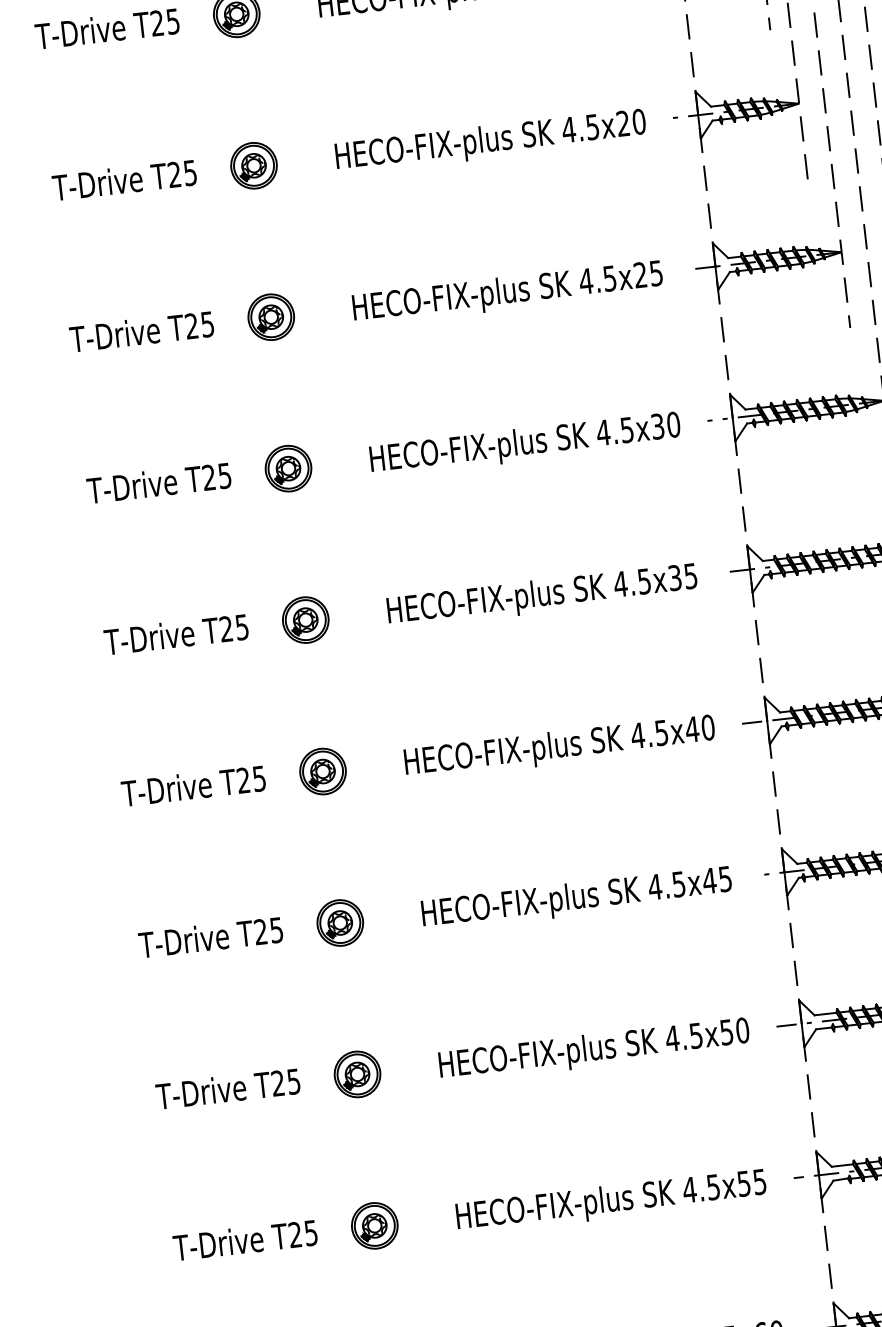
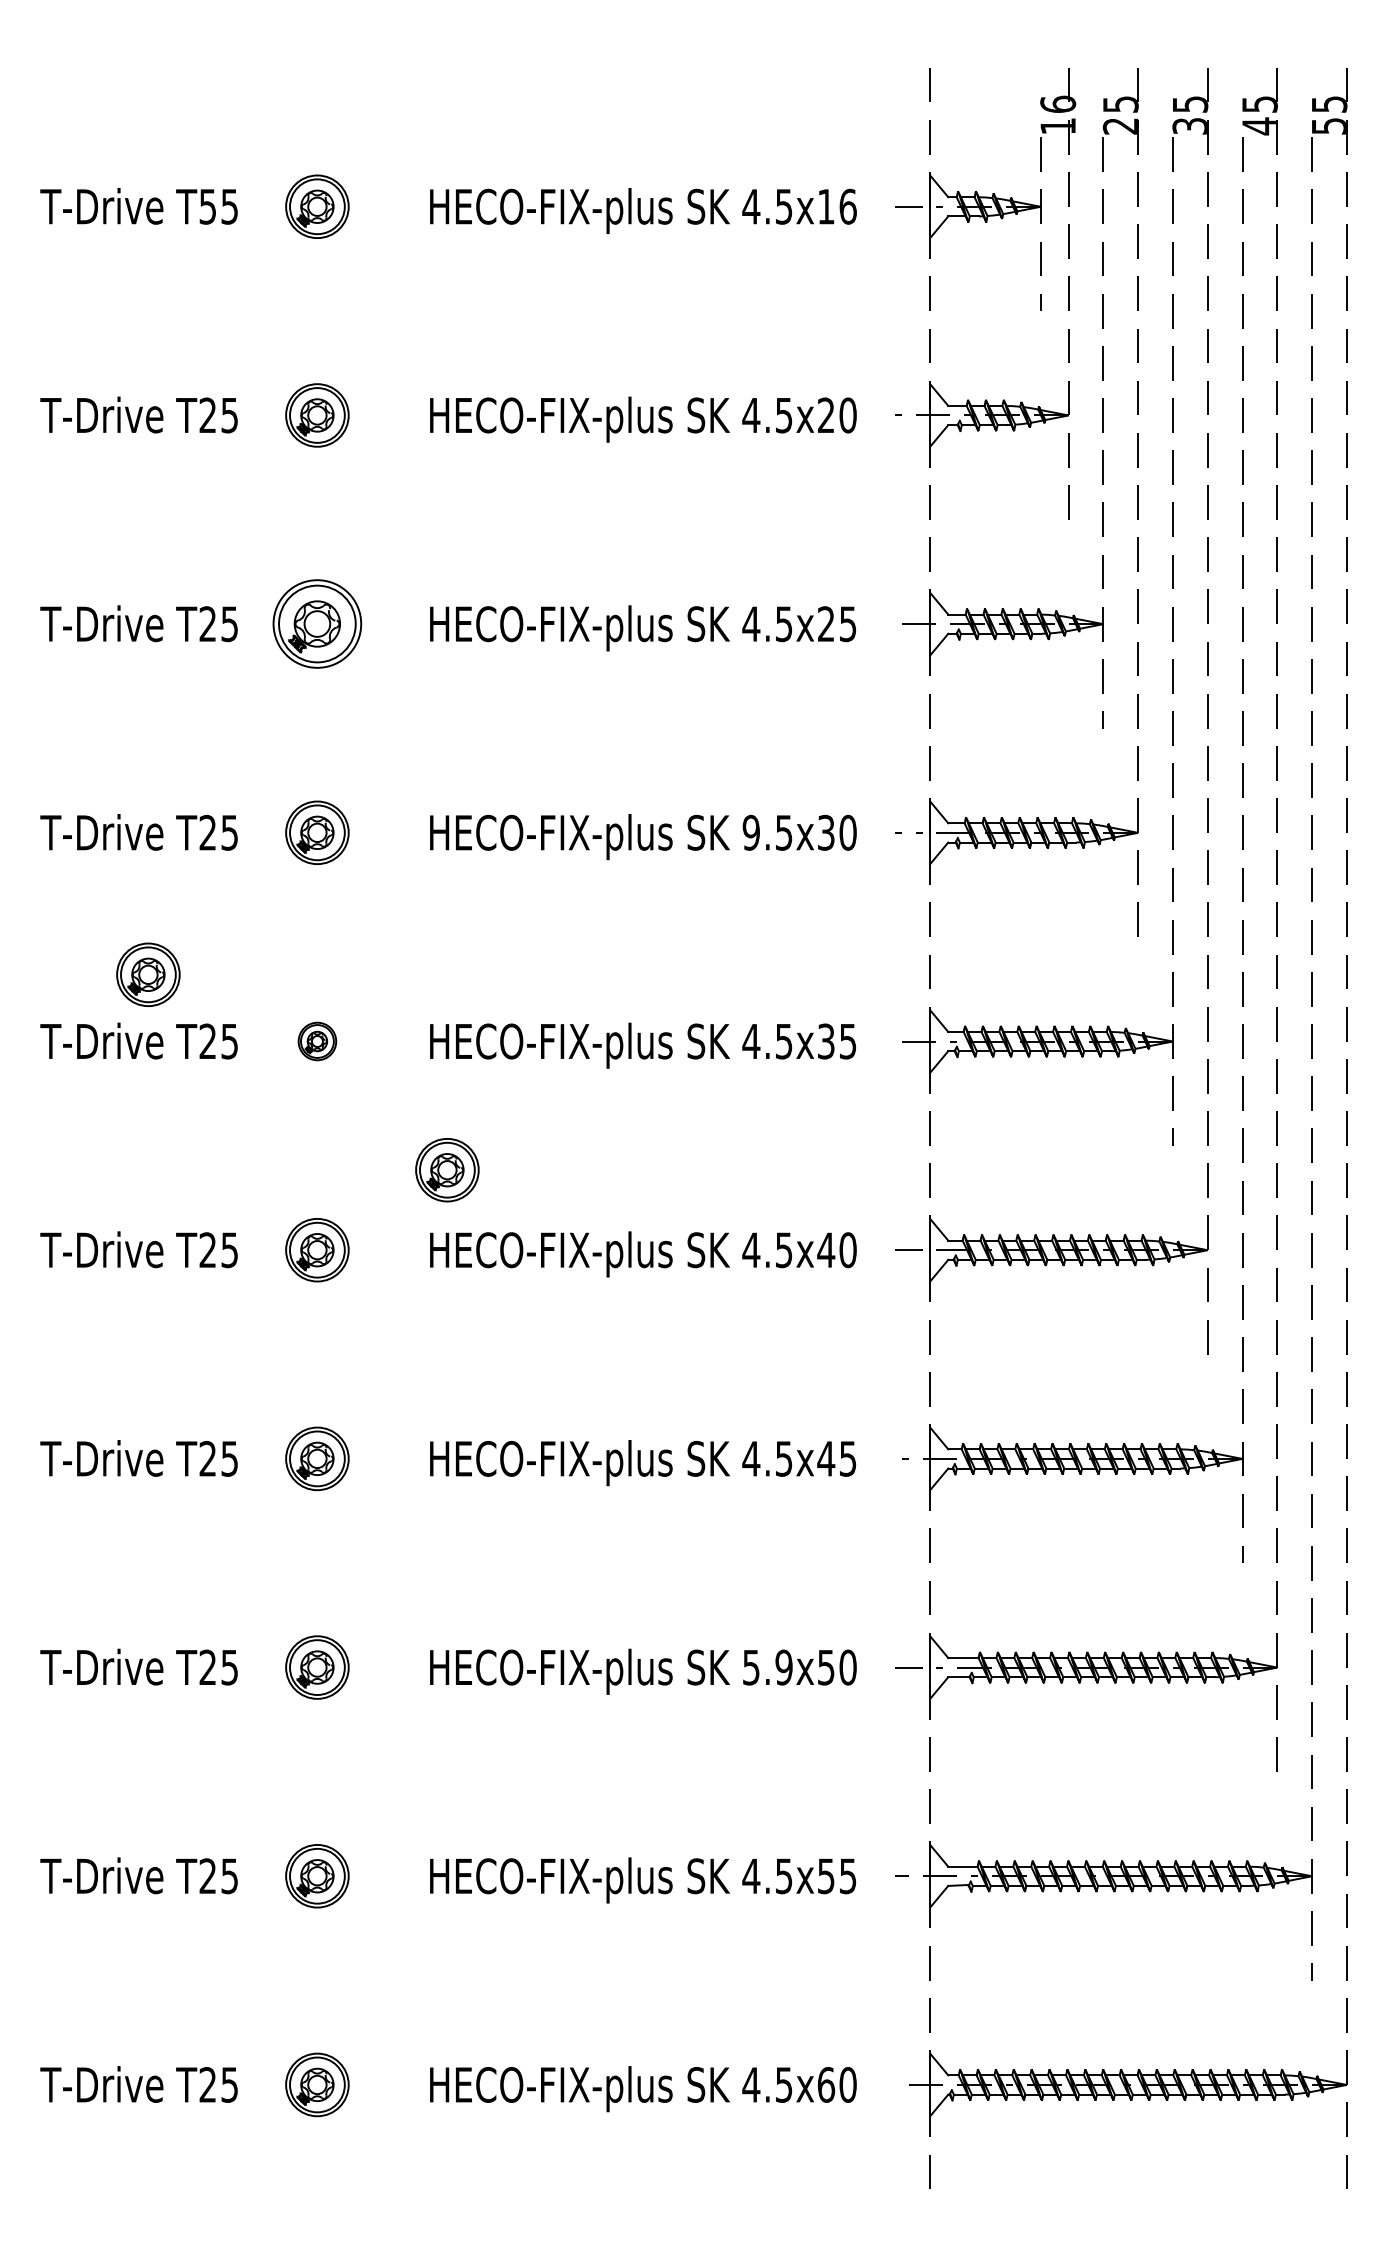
text: (156, 23) -> (207, 206), T25 -> T55
part: (271, 317) -> (317, 624), size x1.4
text: (603, 432) -> (751, 832), 4.5x30 -> 9.5x30
part: (177, 585) -> (148, 974), added
part: (305, 620) -> (317, 1041), size x0.6
part: (410, 702) -> (447, 1170), added
text: (684, 1037) -> (767, 1667), 4.5x50 -> 5.9x50

